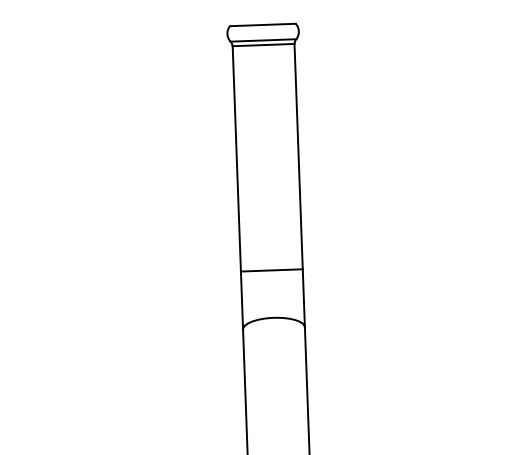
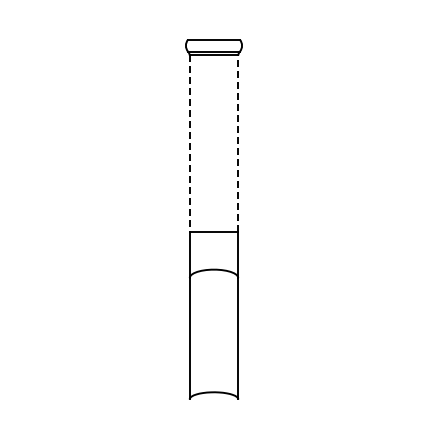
line: (298, 156) -> (238, 143), solid -> dashed
line: (236, 159) -> (189, 144), solid -> dashed

